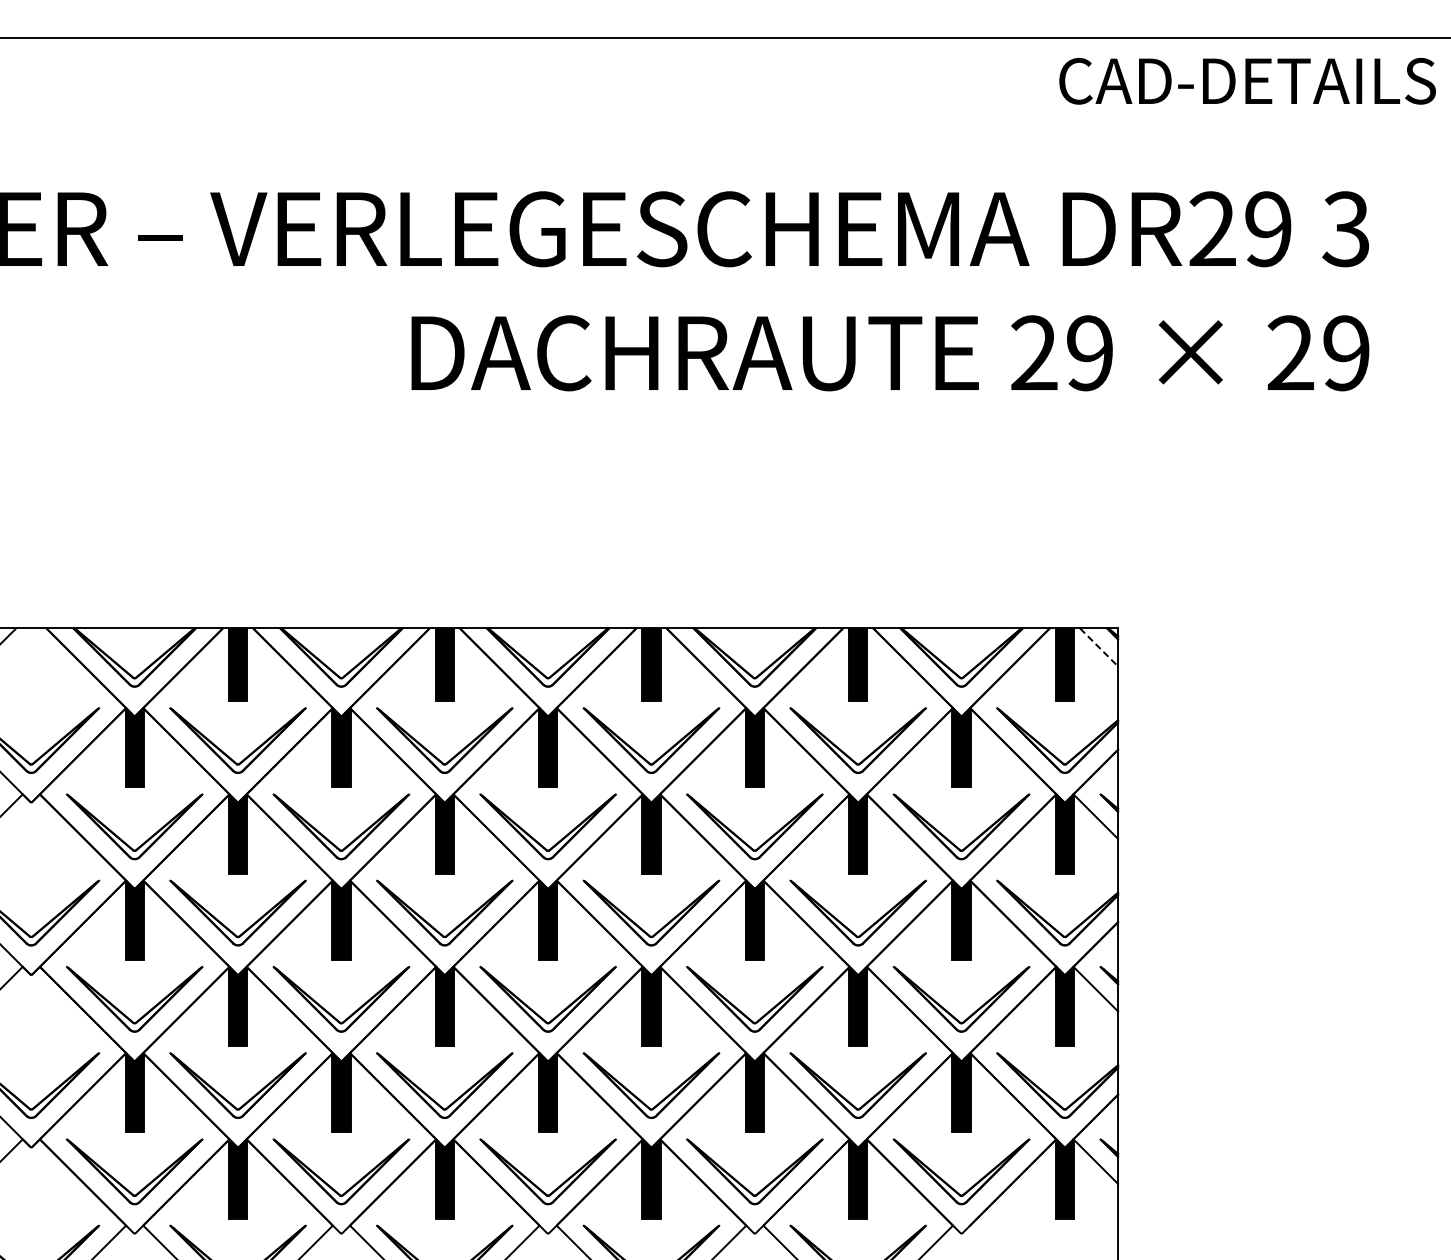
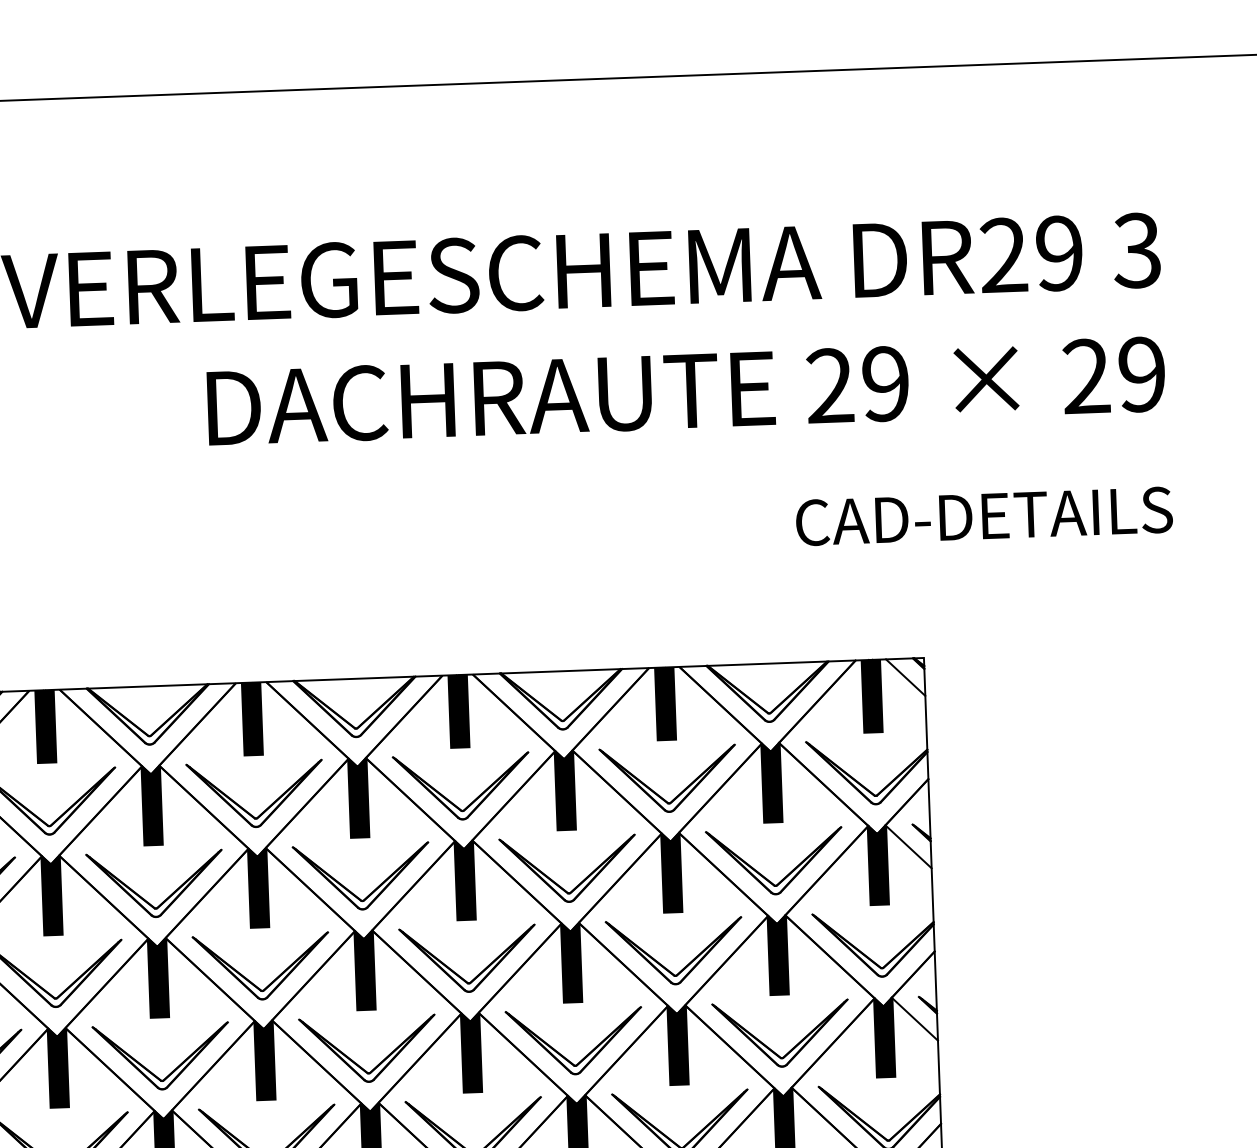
text: (1247, 80) -> (984, 515), moved
line: (1099, 647) -> (906, 677), dashed -> solid

